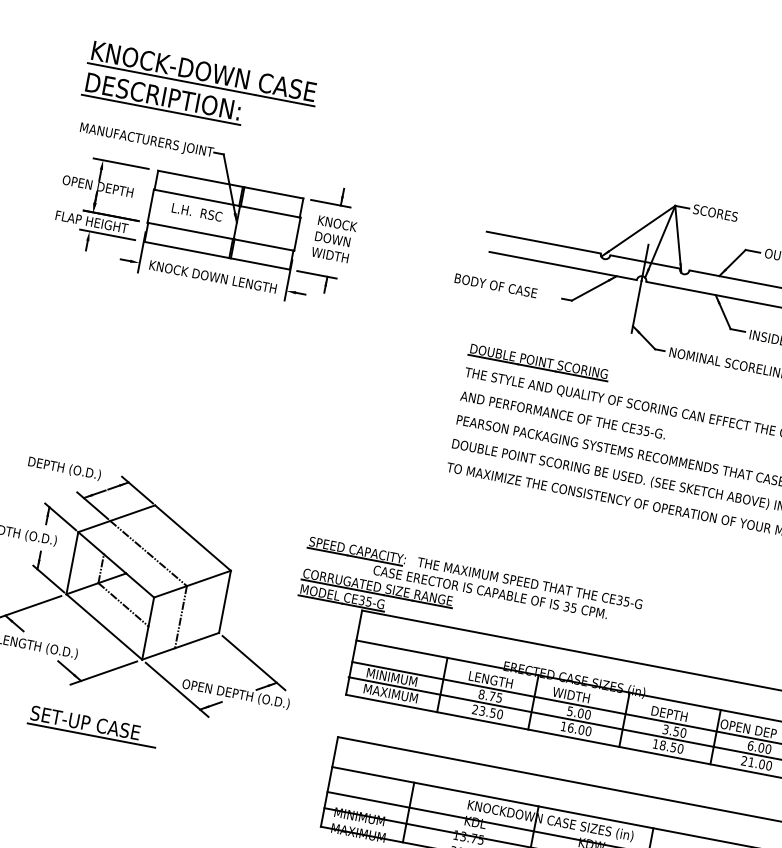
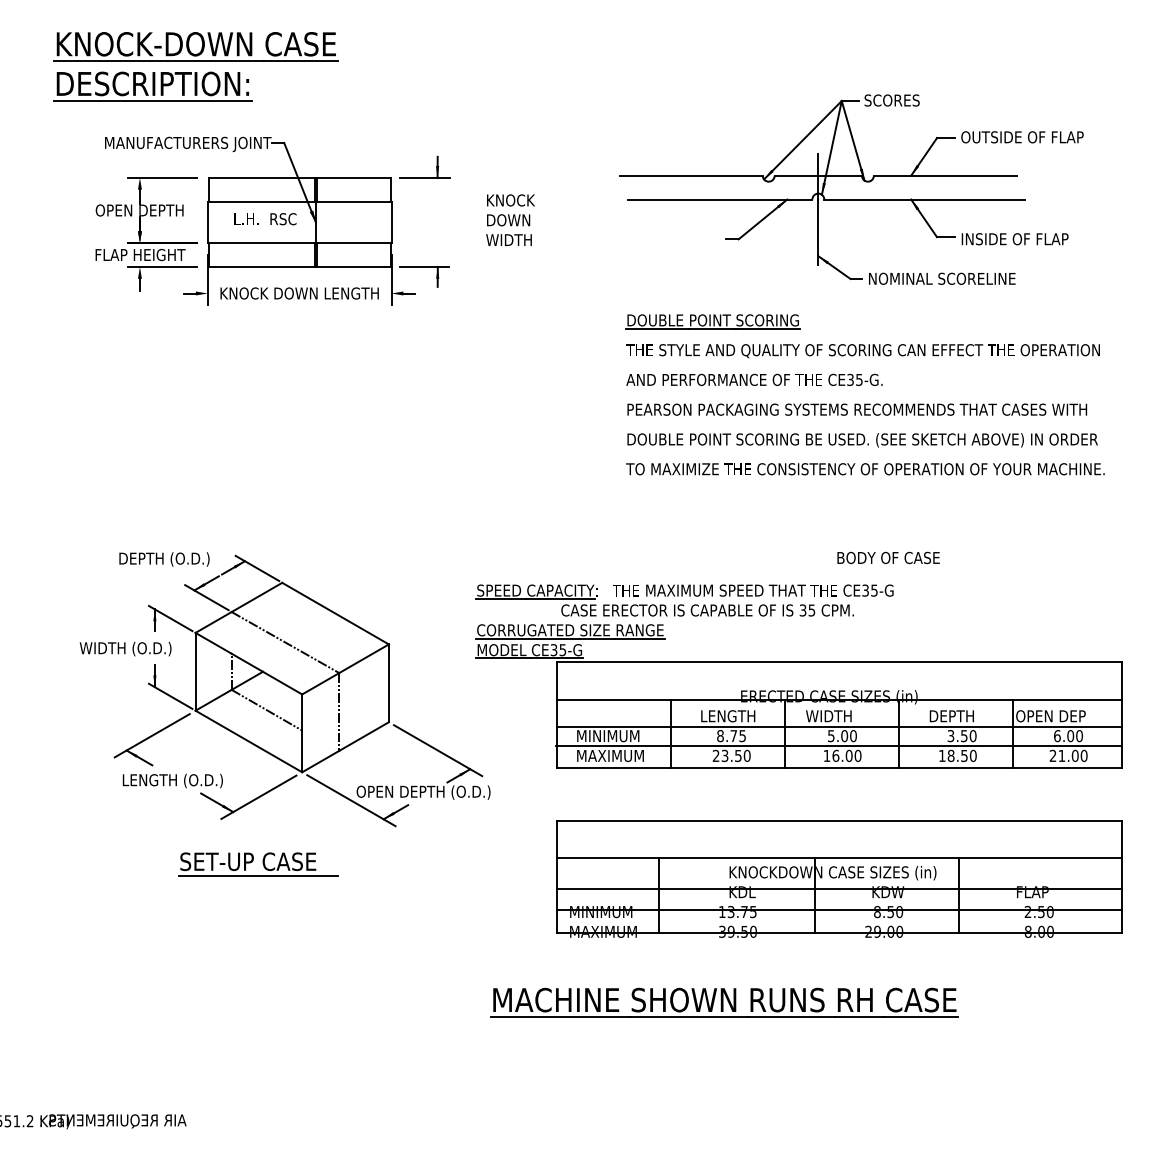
part: (199, 89) -> (195, 66), moved
text: (334, 238) -> (510, 219), moved
text: (496, 285) -> (888, 557), moved

